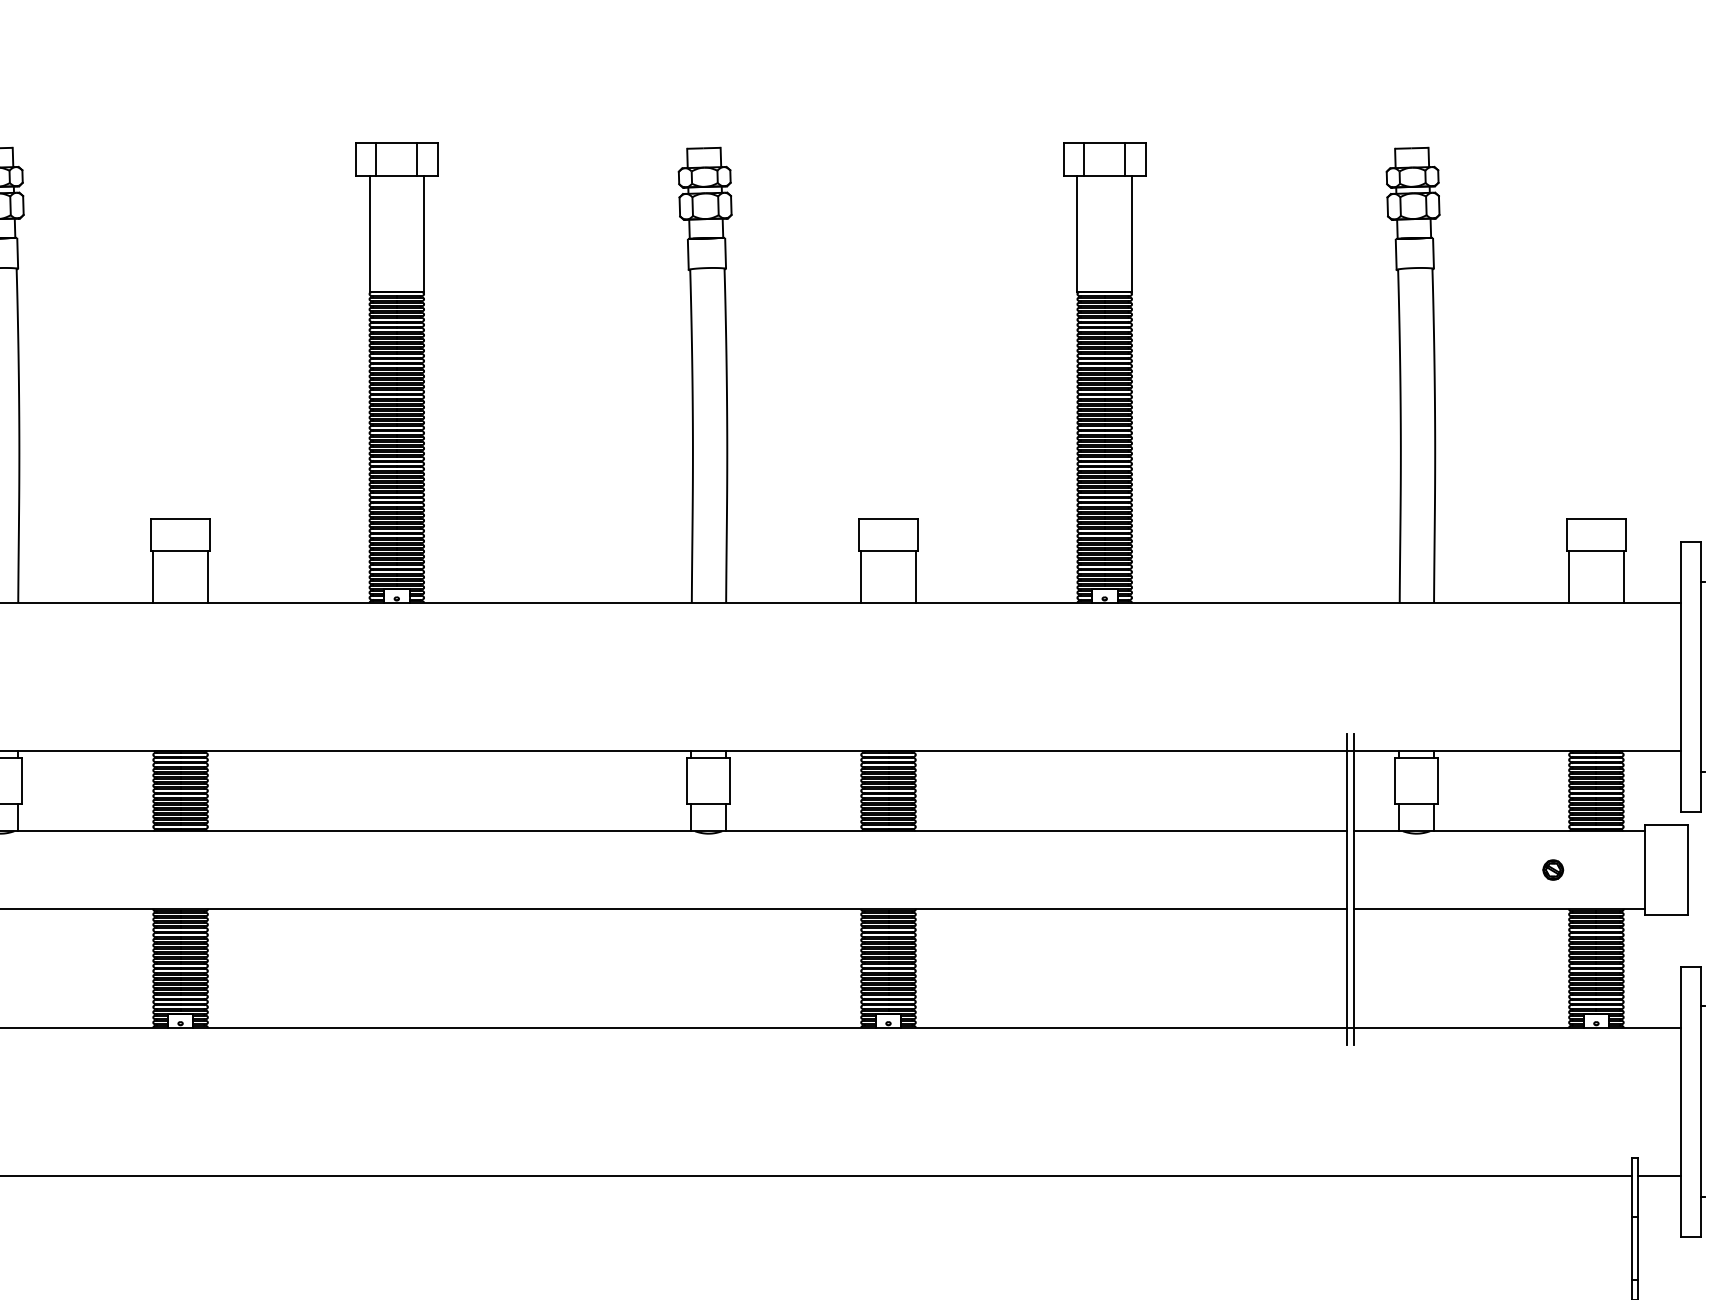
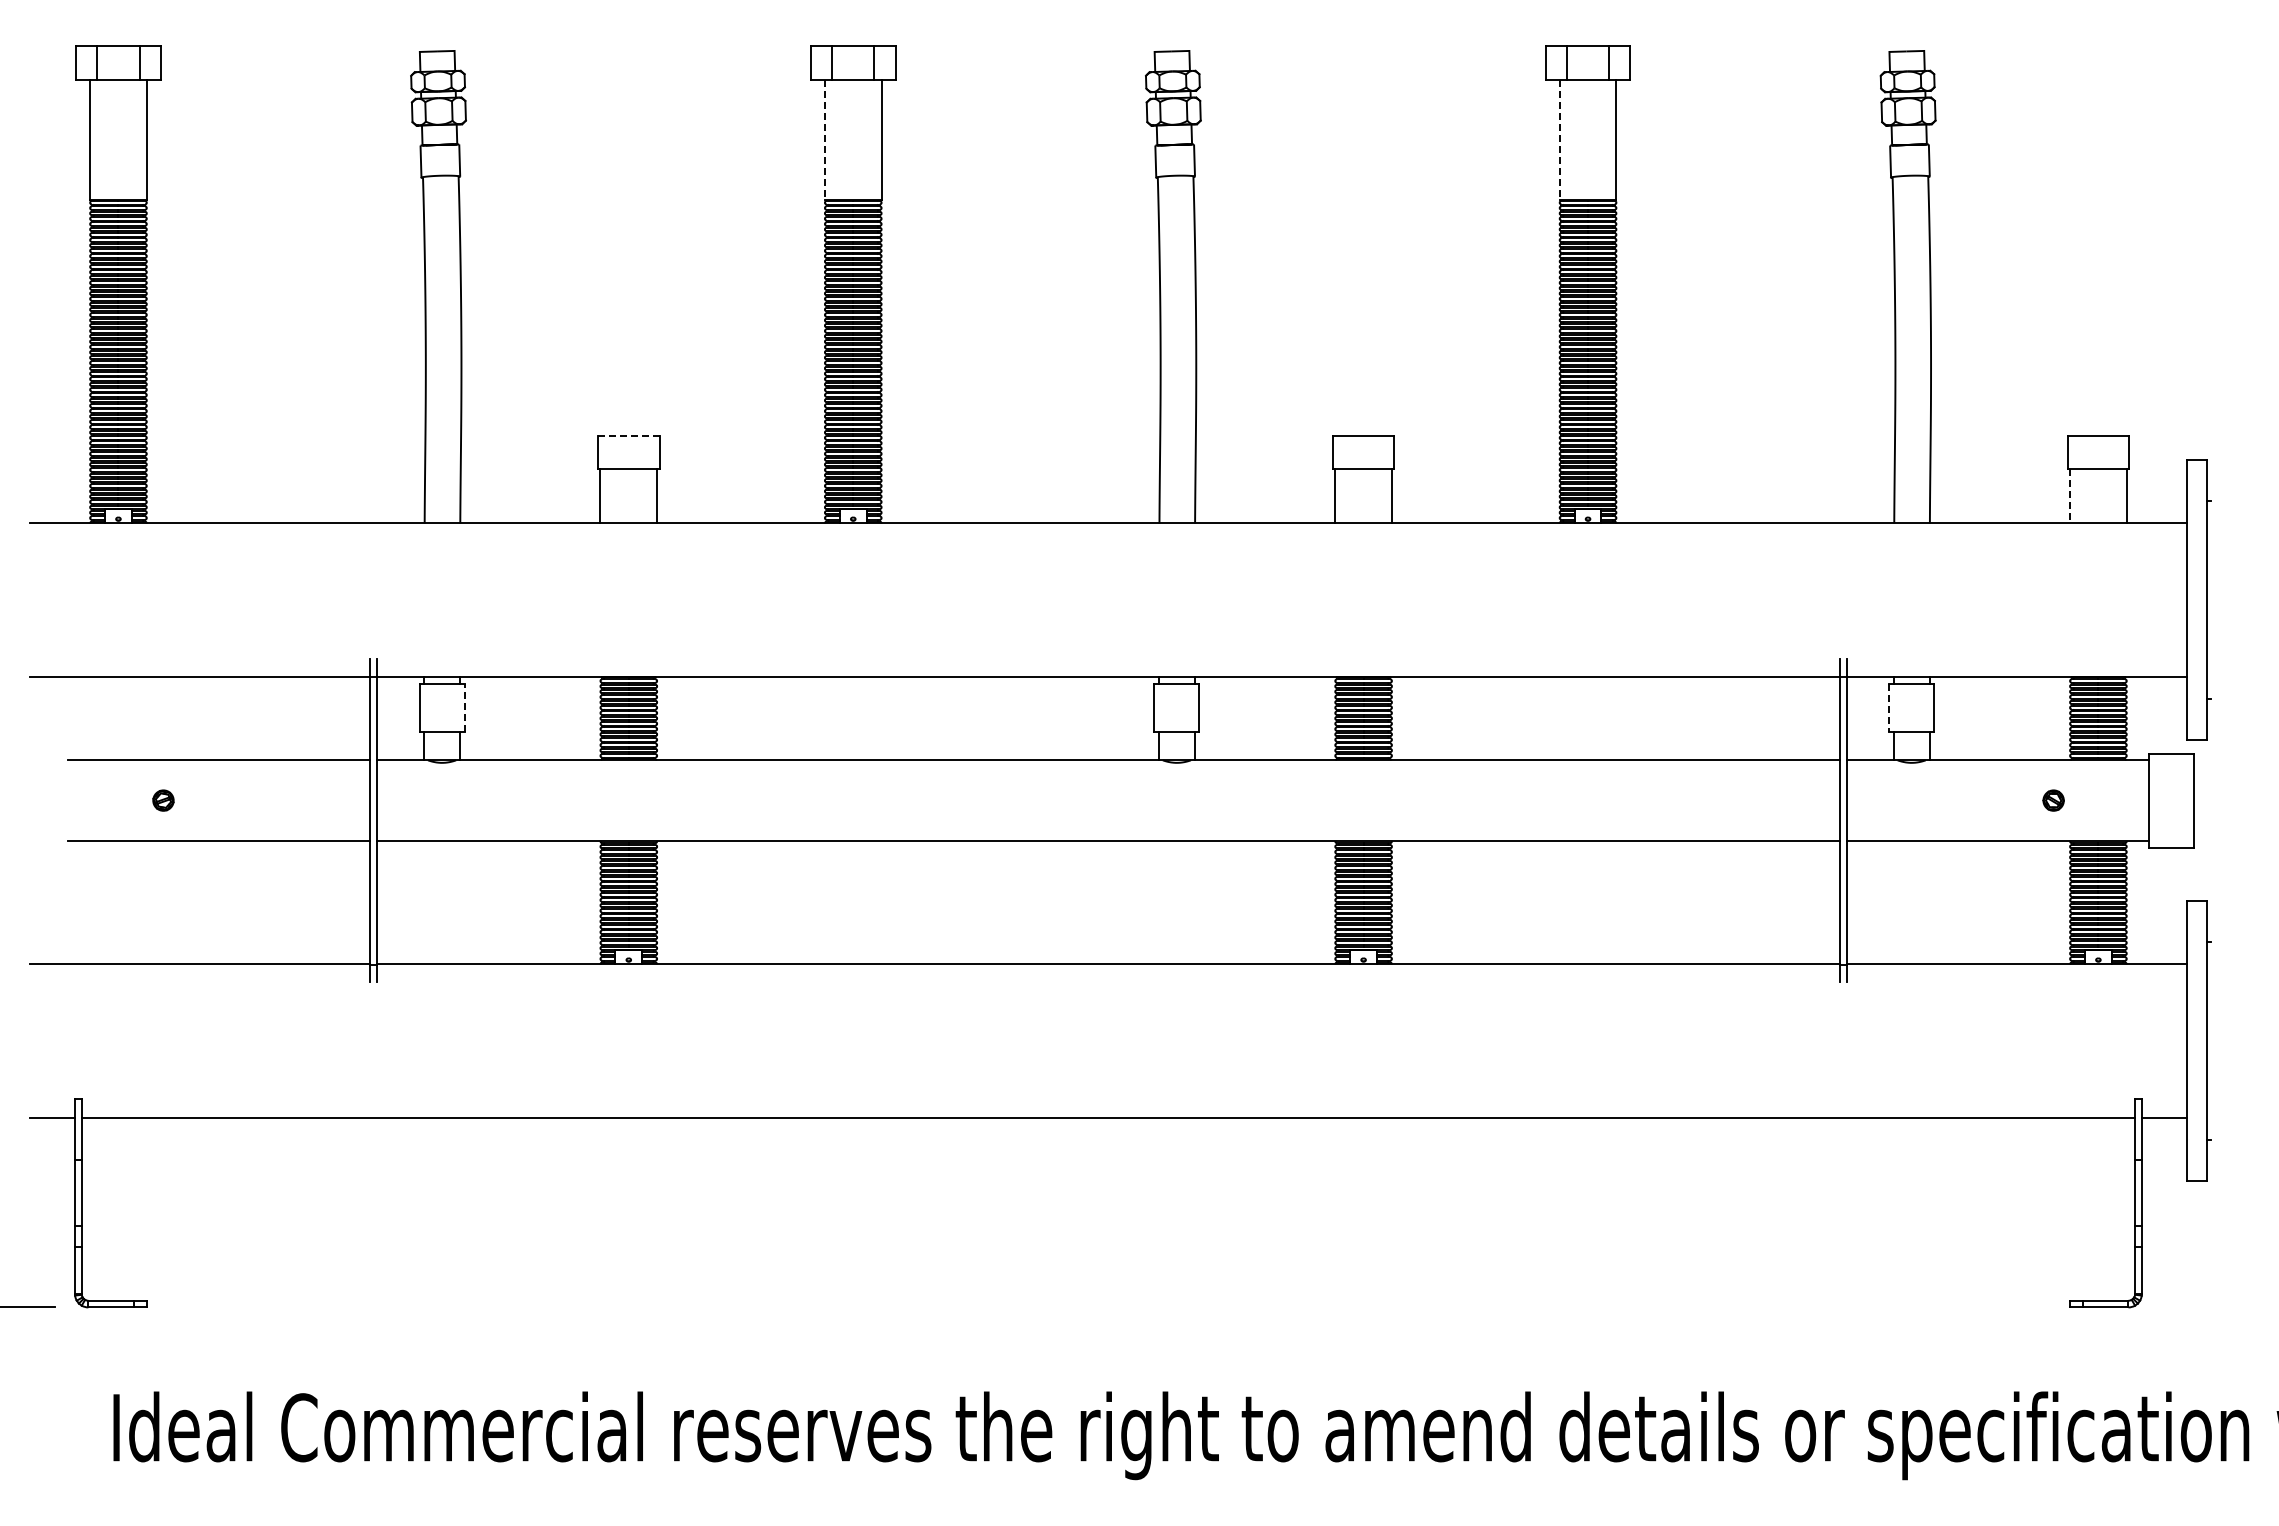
line: (369, 234) -> (824, 140), solid -> dashed
line: (1077, 234) -> (1559, 140), solid -> dashed
line: (180, 518) -> (628, 435), solid -> dashed
line: (1569, 577) -> (2070, 496), solid -> dashed
line: (22, 780) -> (464, 707), solid -> dashed
line: (1395, 781) -> (1889, 708), solid -> dashed

